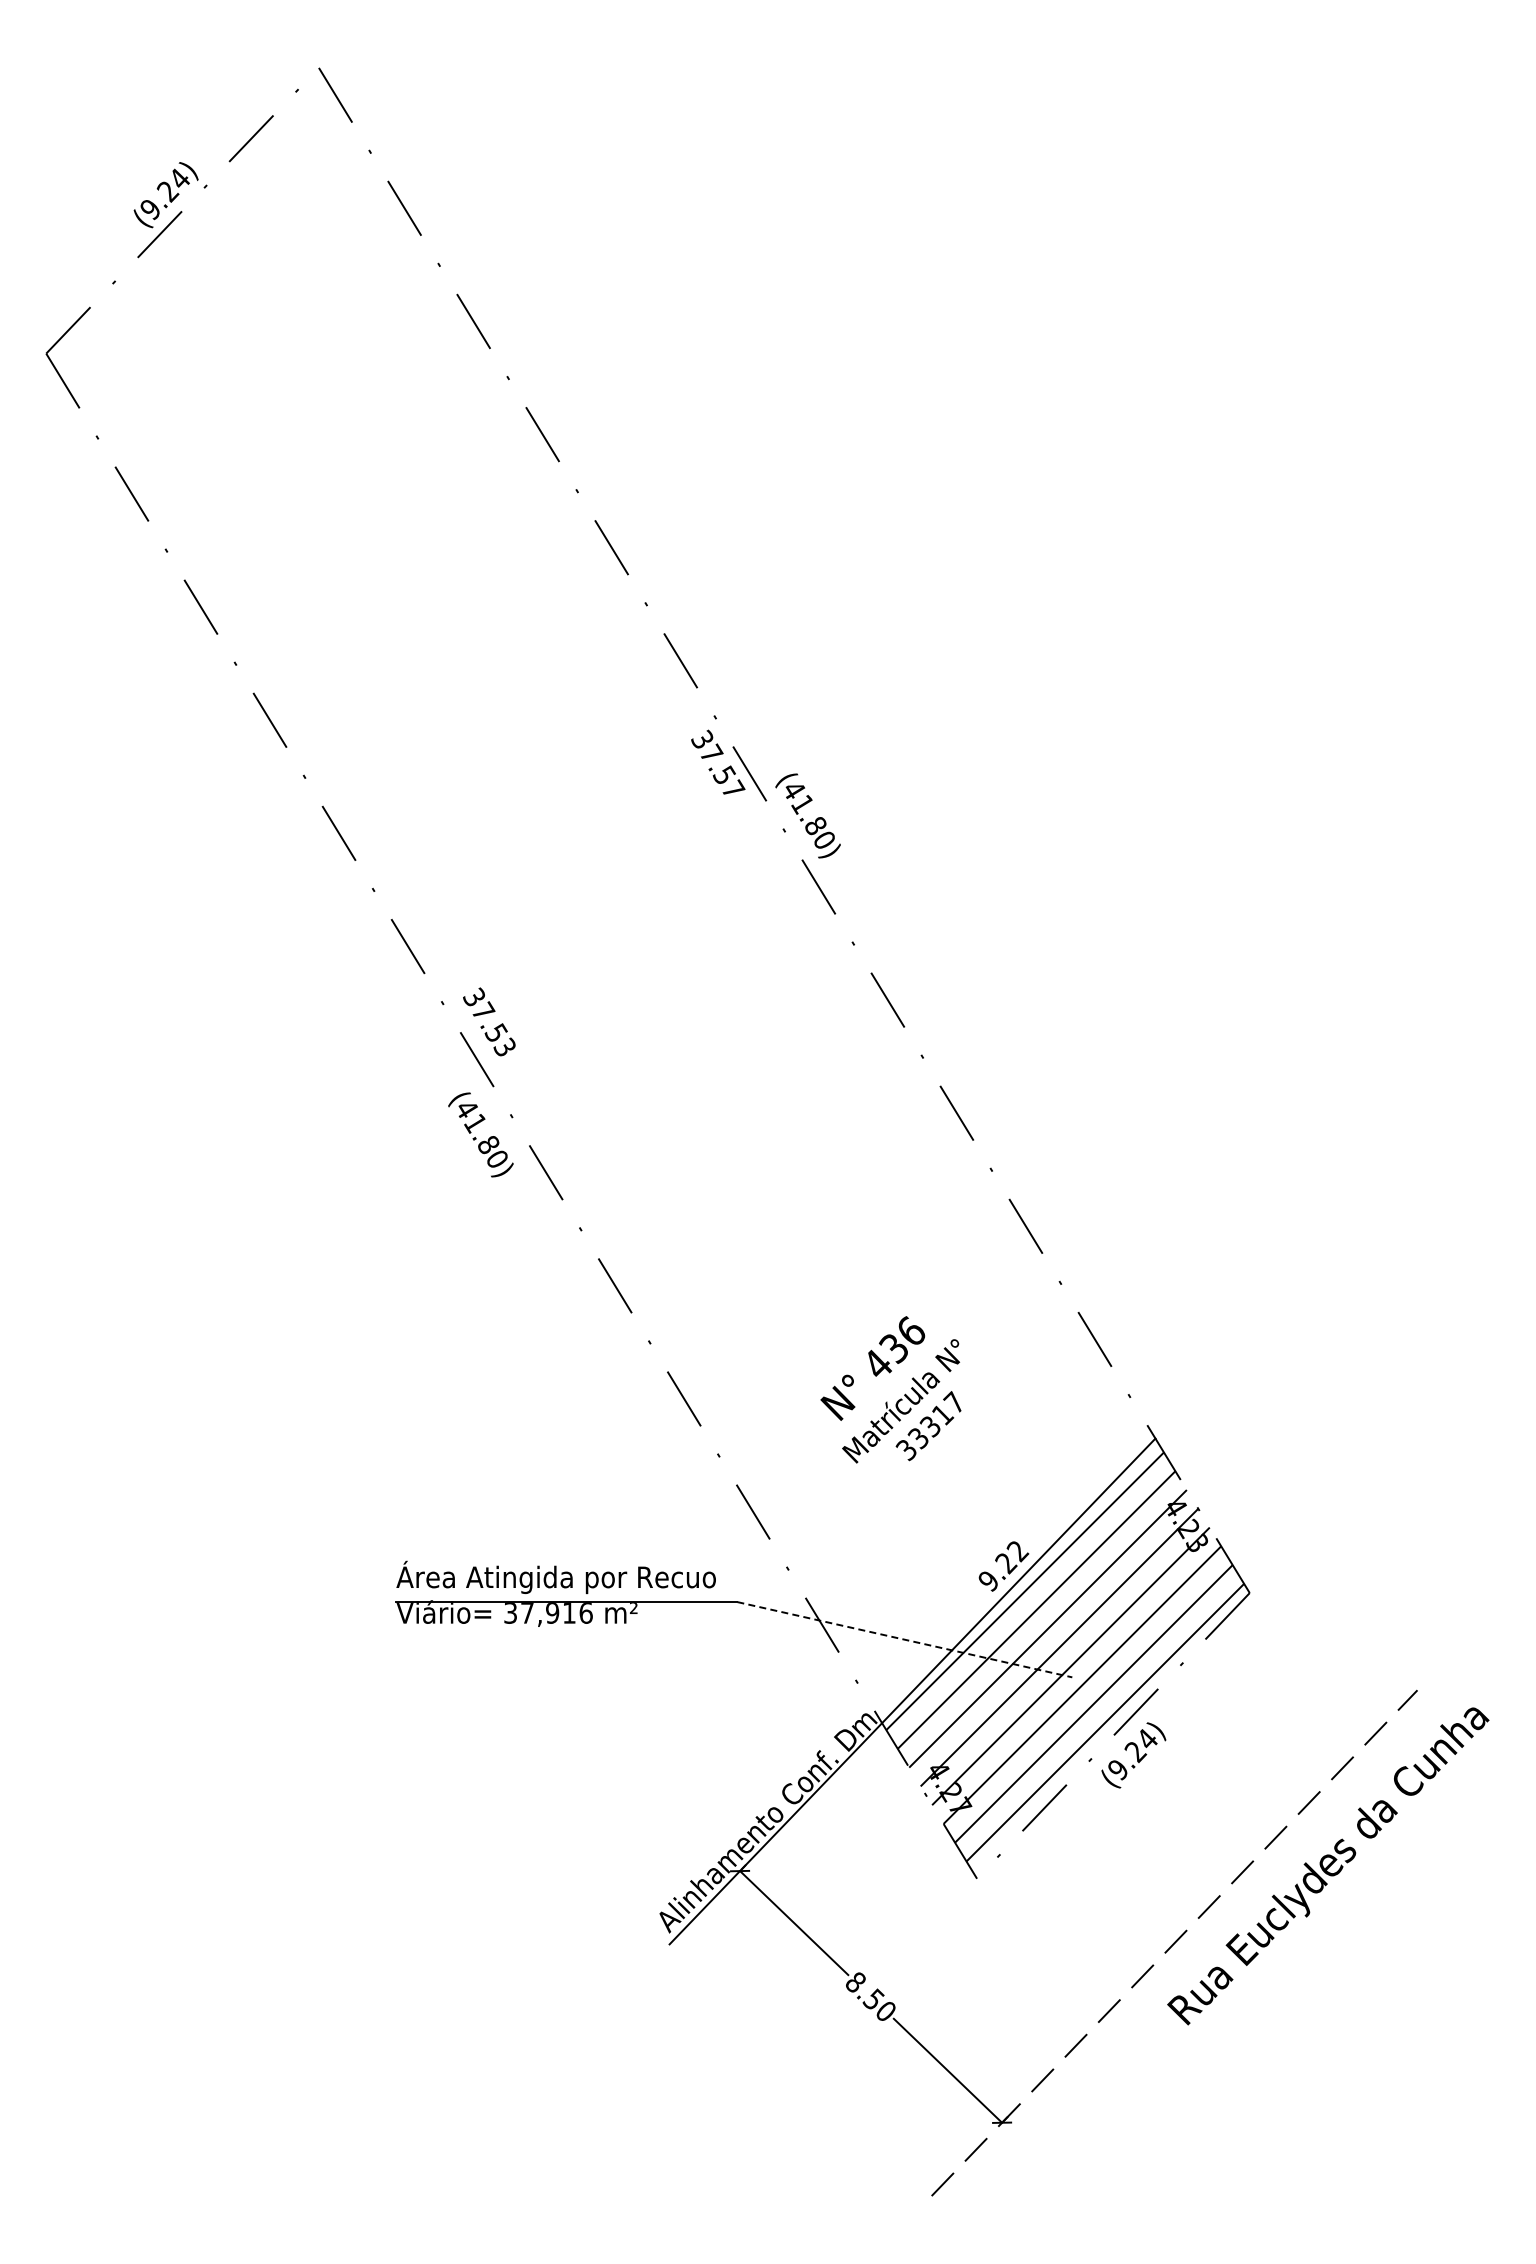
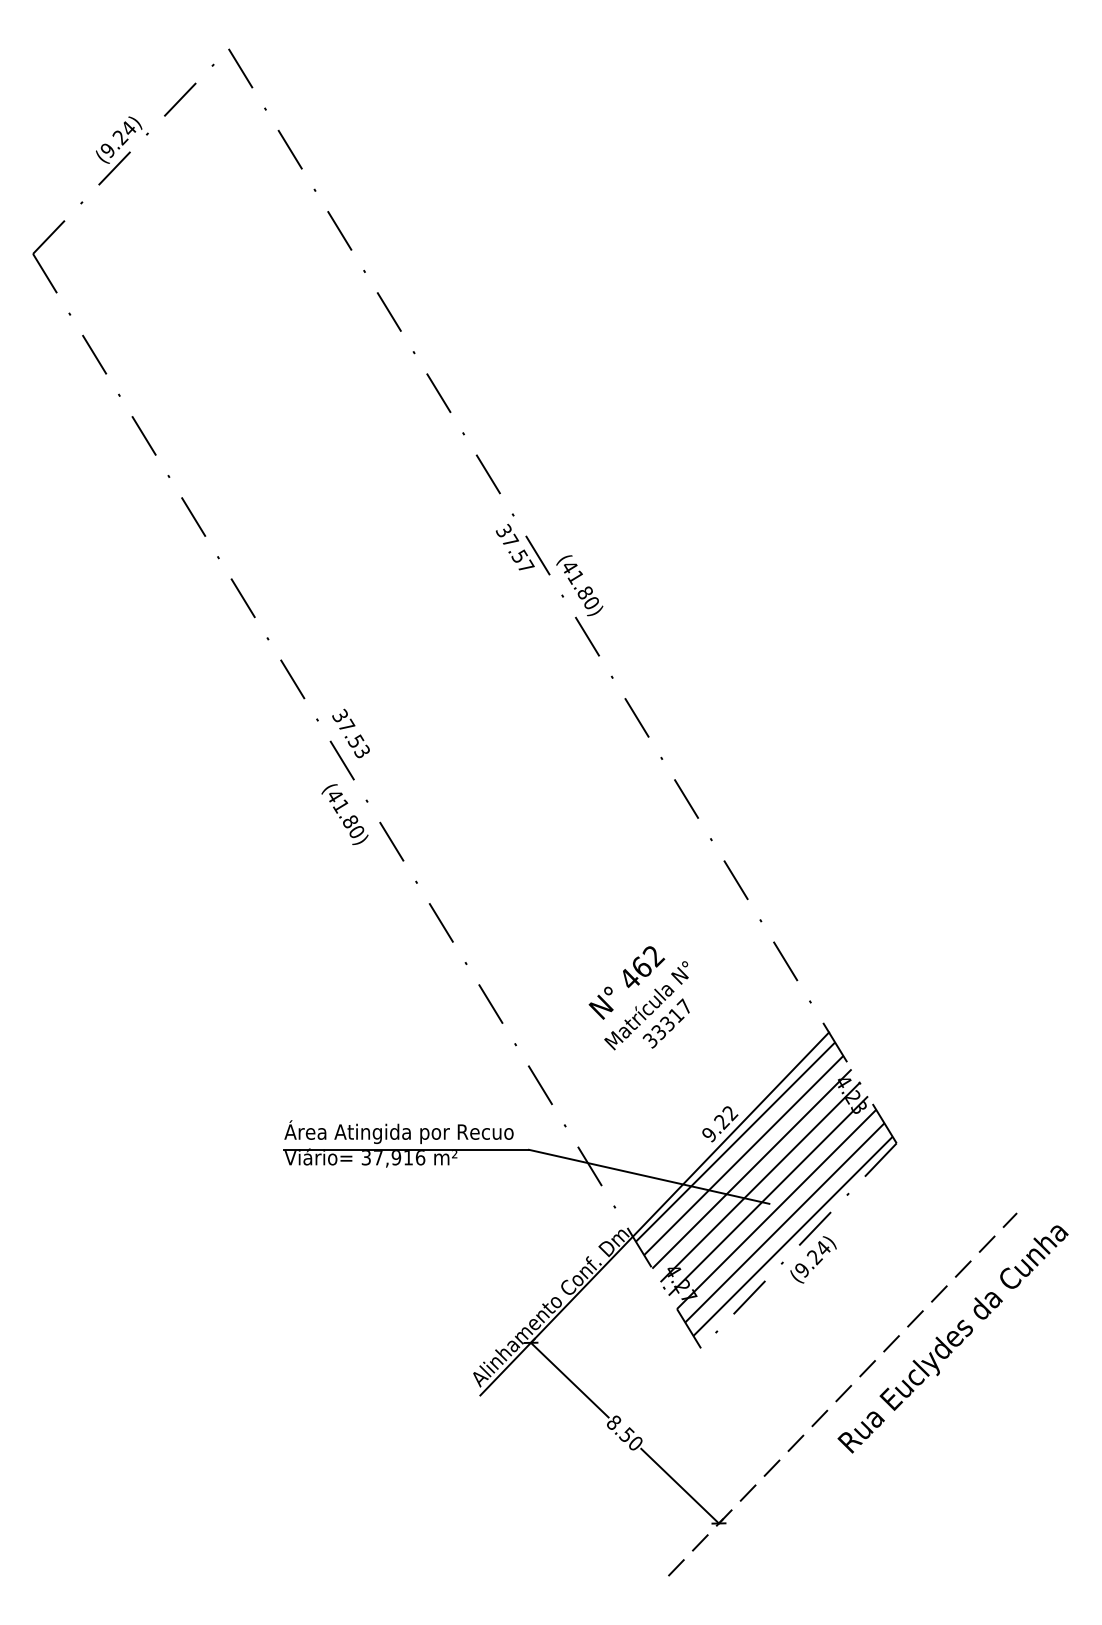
text: (903, 1339) -> (648, 961), 436 -> 462
line: (904, 1639) -> (648, 1176), dashed -> solid

